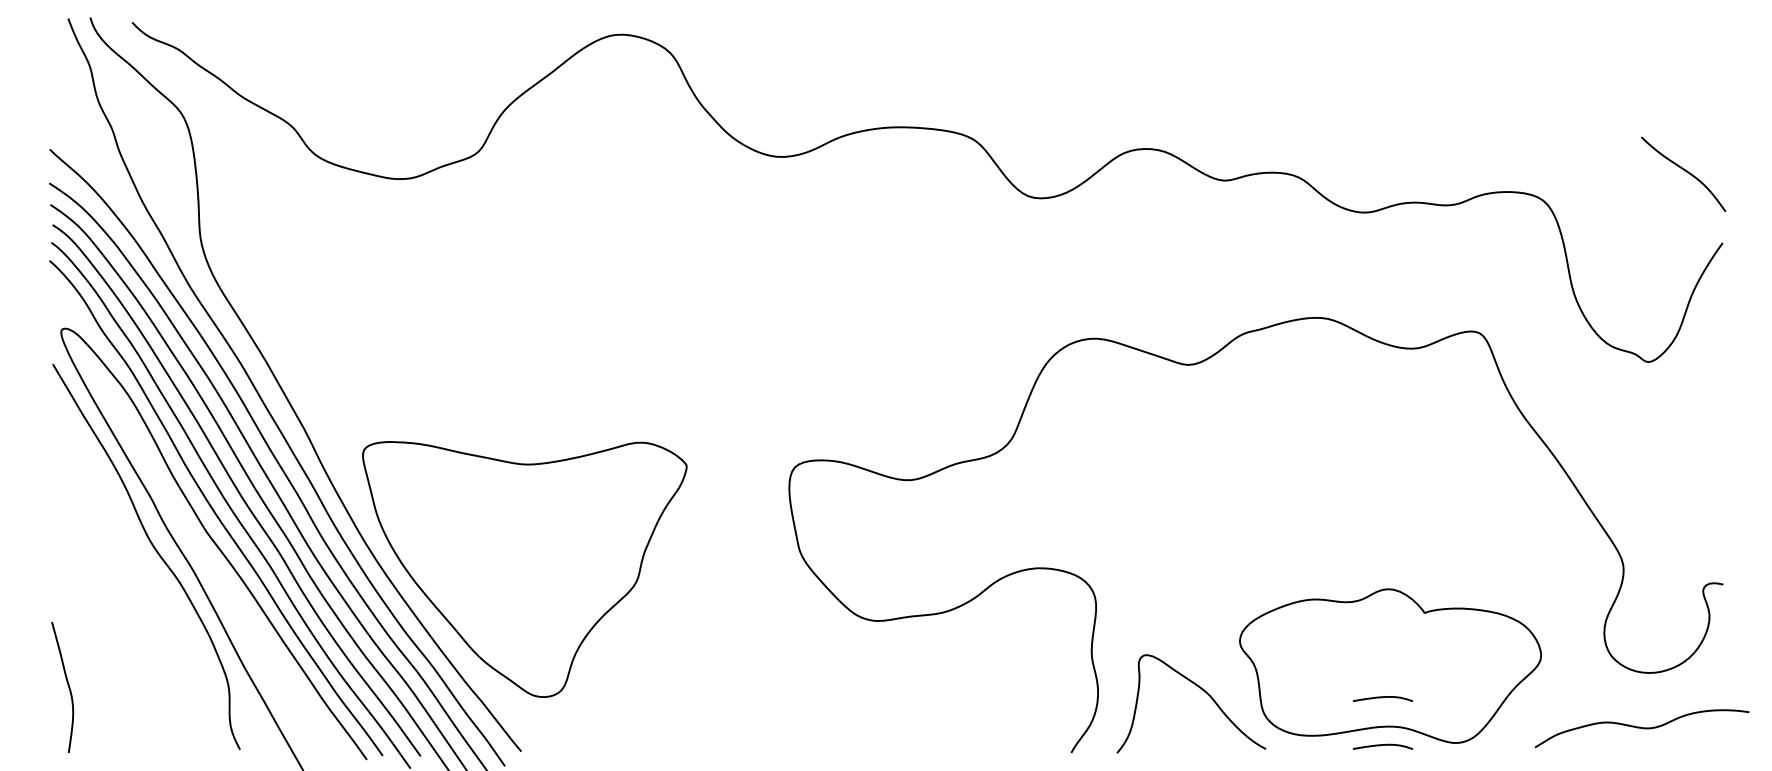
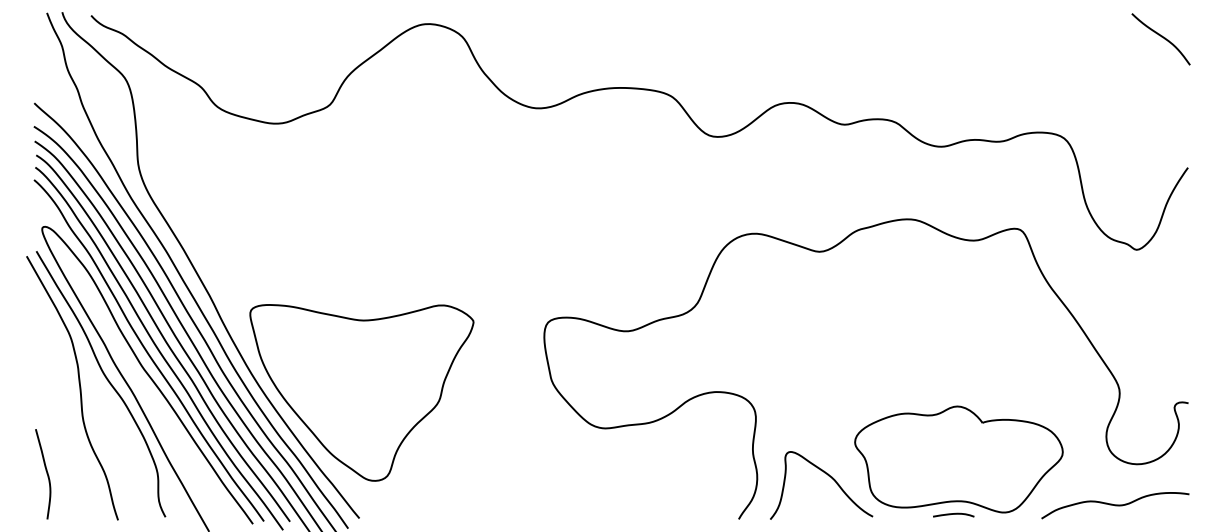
curve: (1684, 171) -> (1161, 37), moved
curve: (115, 563) -> (79, 388), added
curve: (1382, 697) -> (953, 481), removed
curve: (1642, 728) -> (1115, 505), moved

